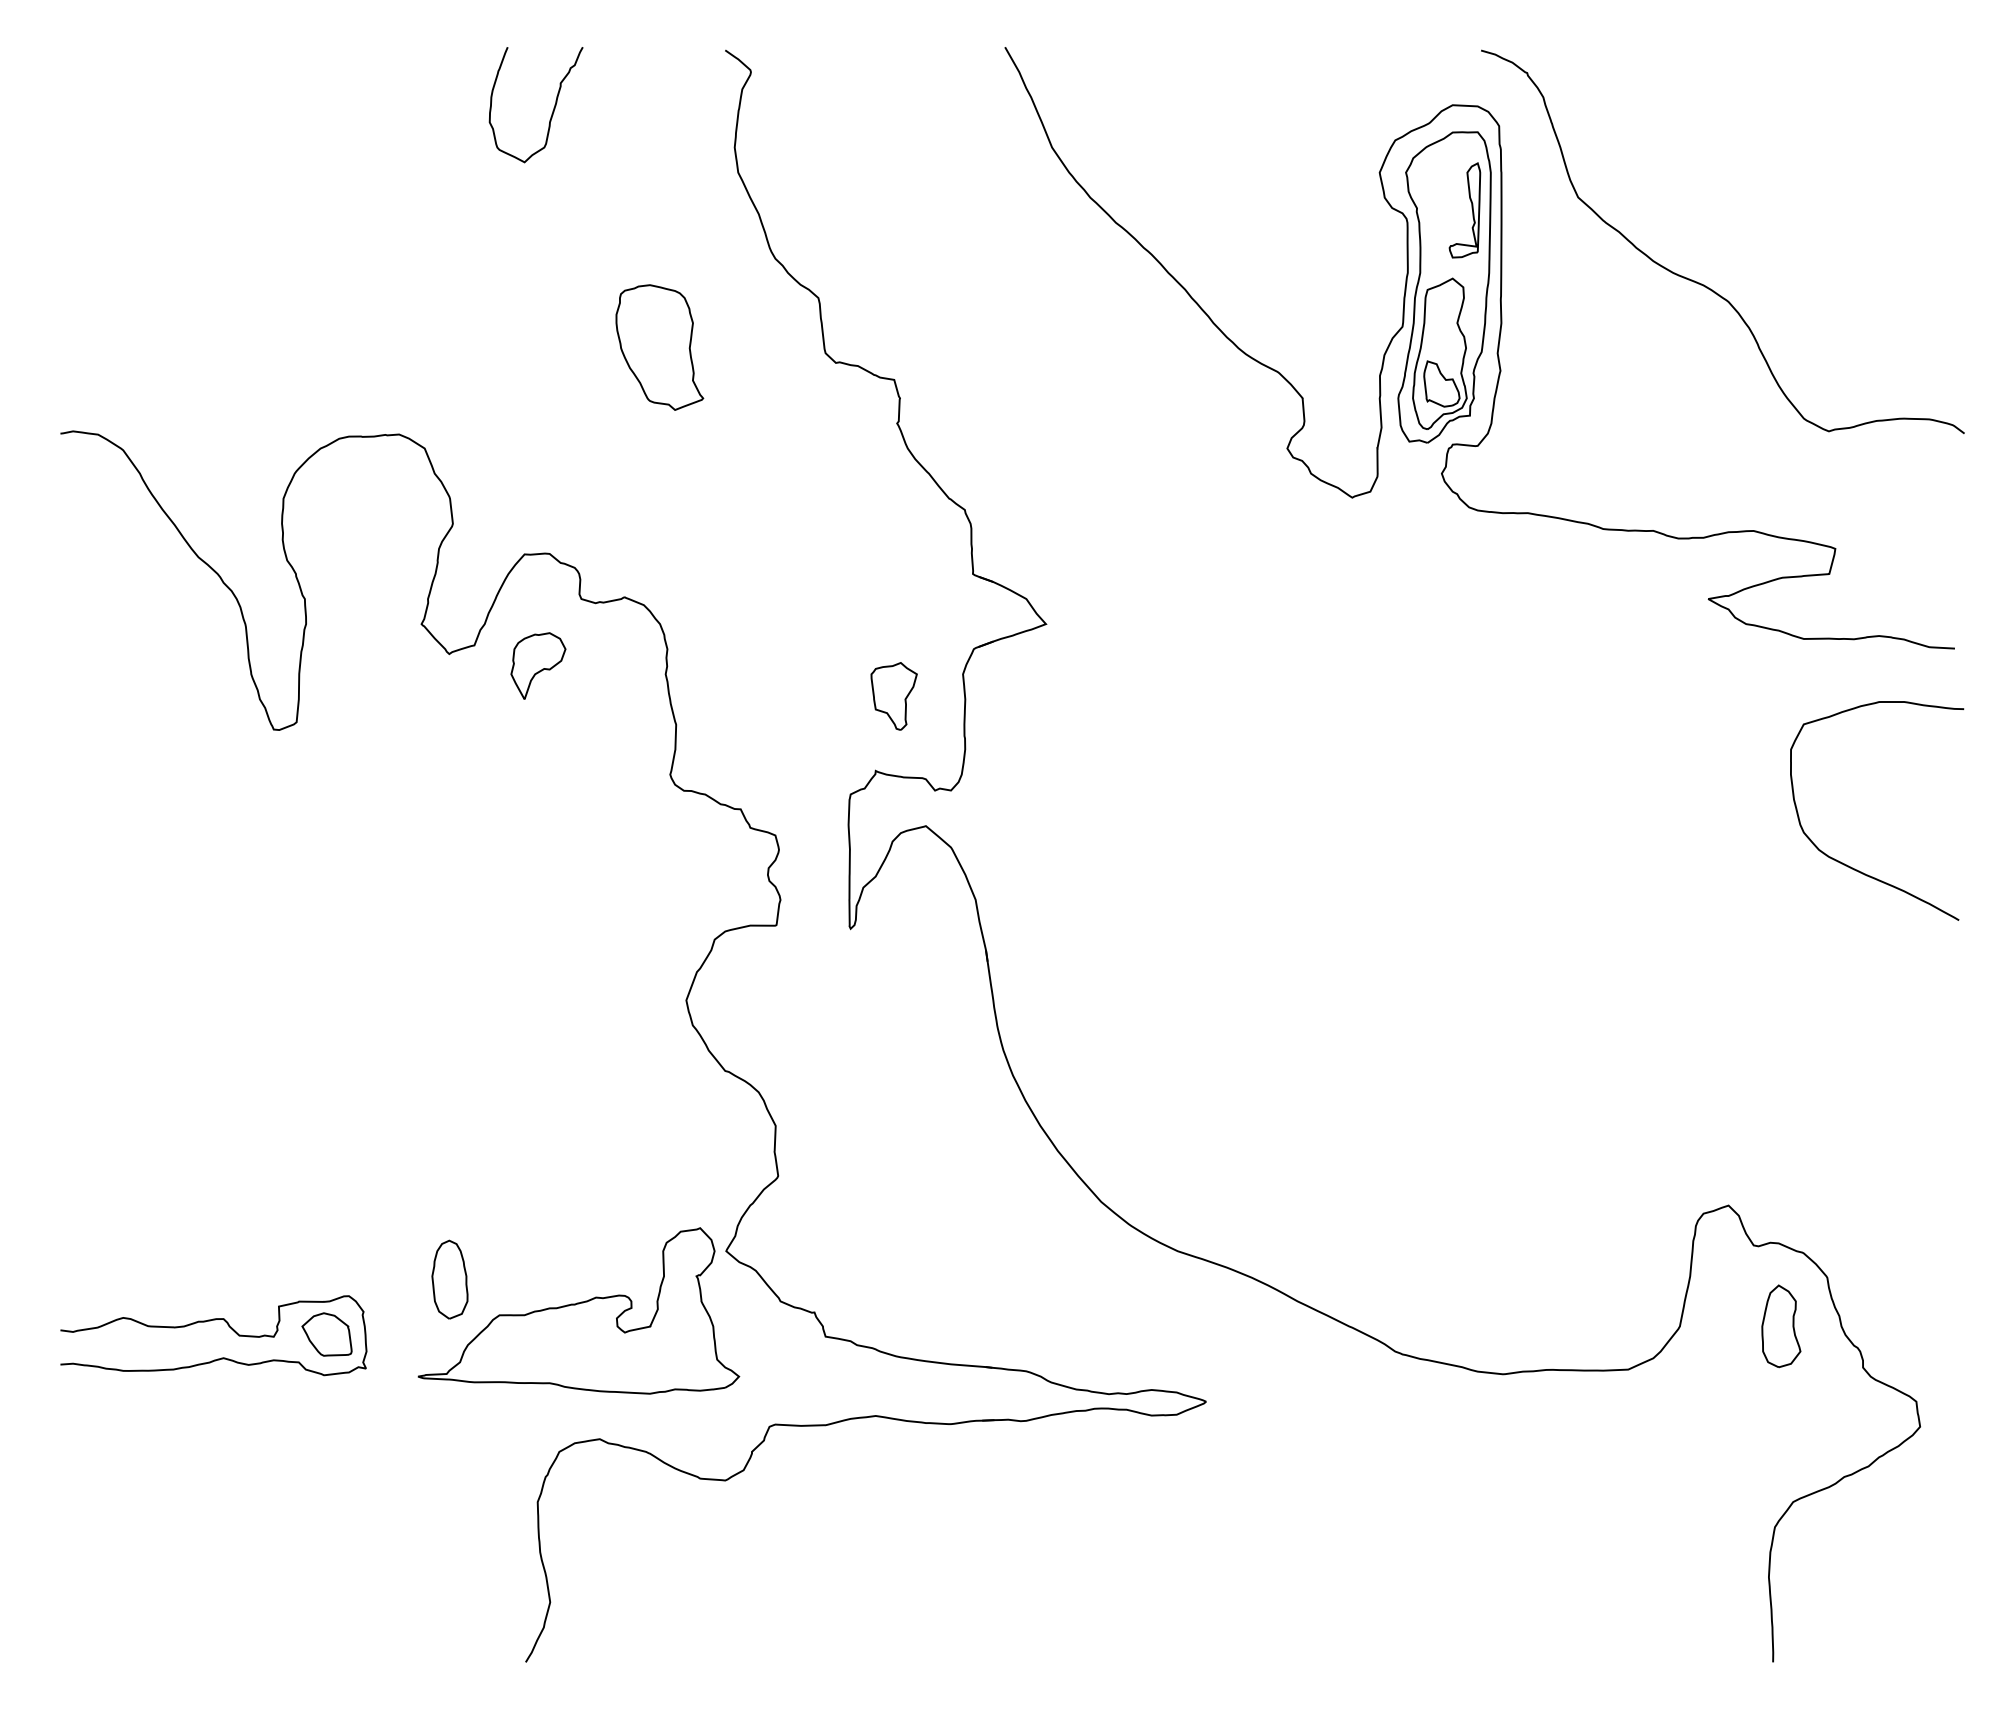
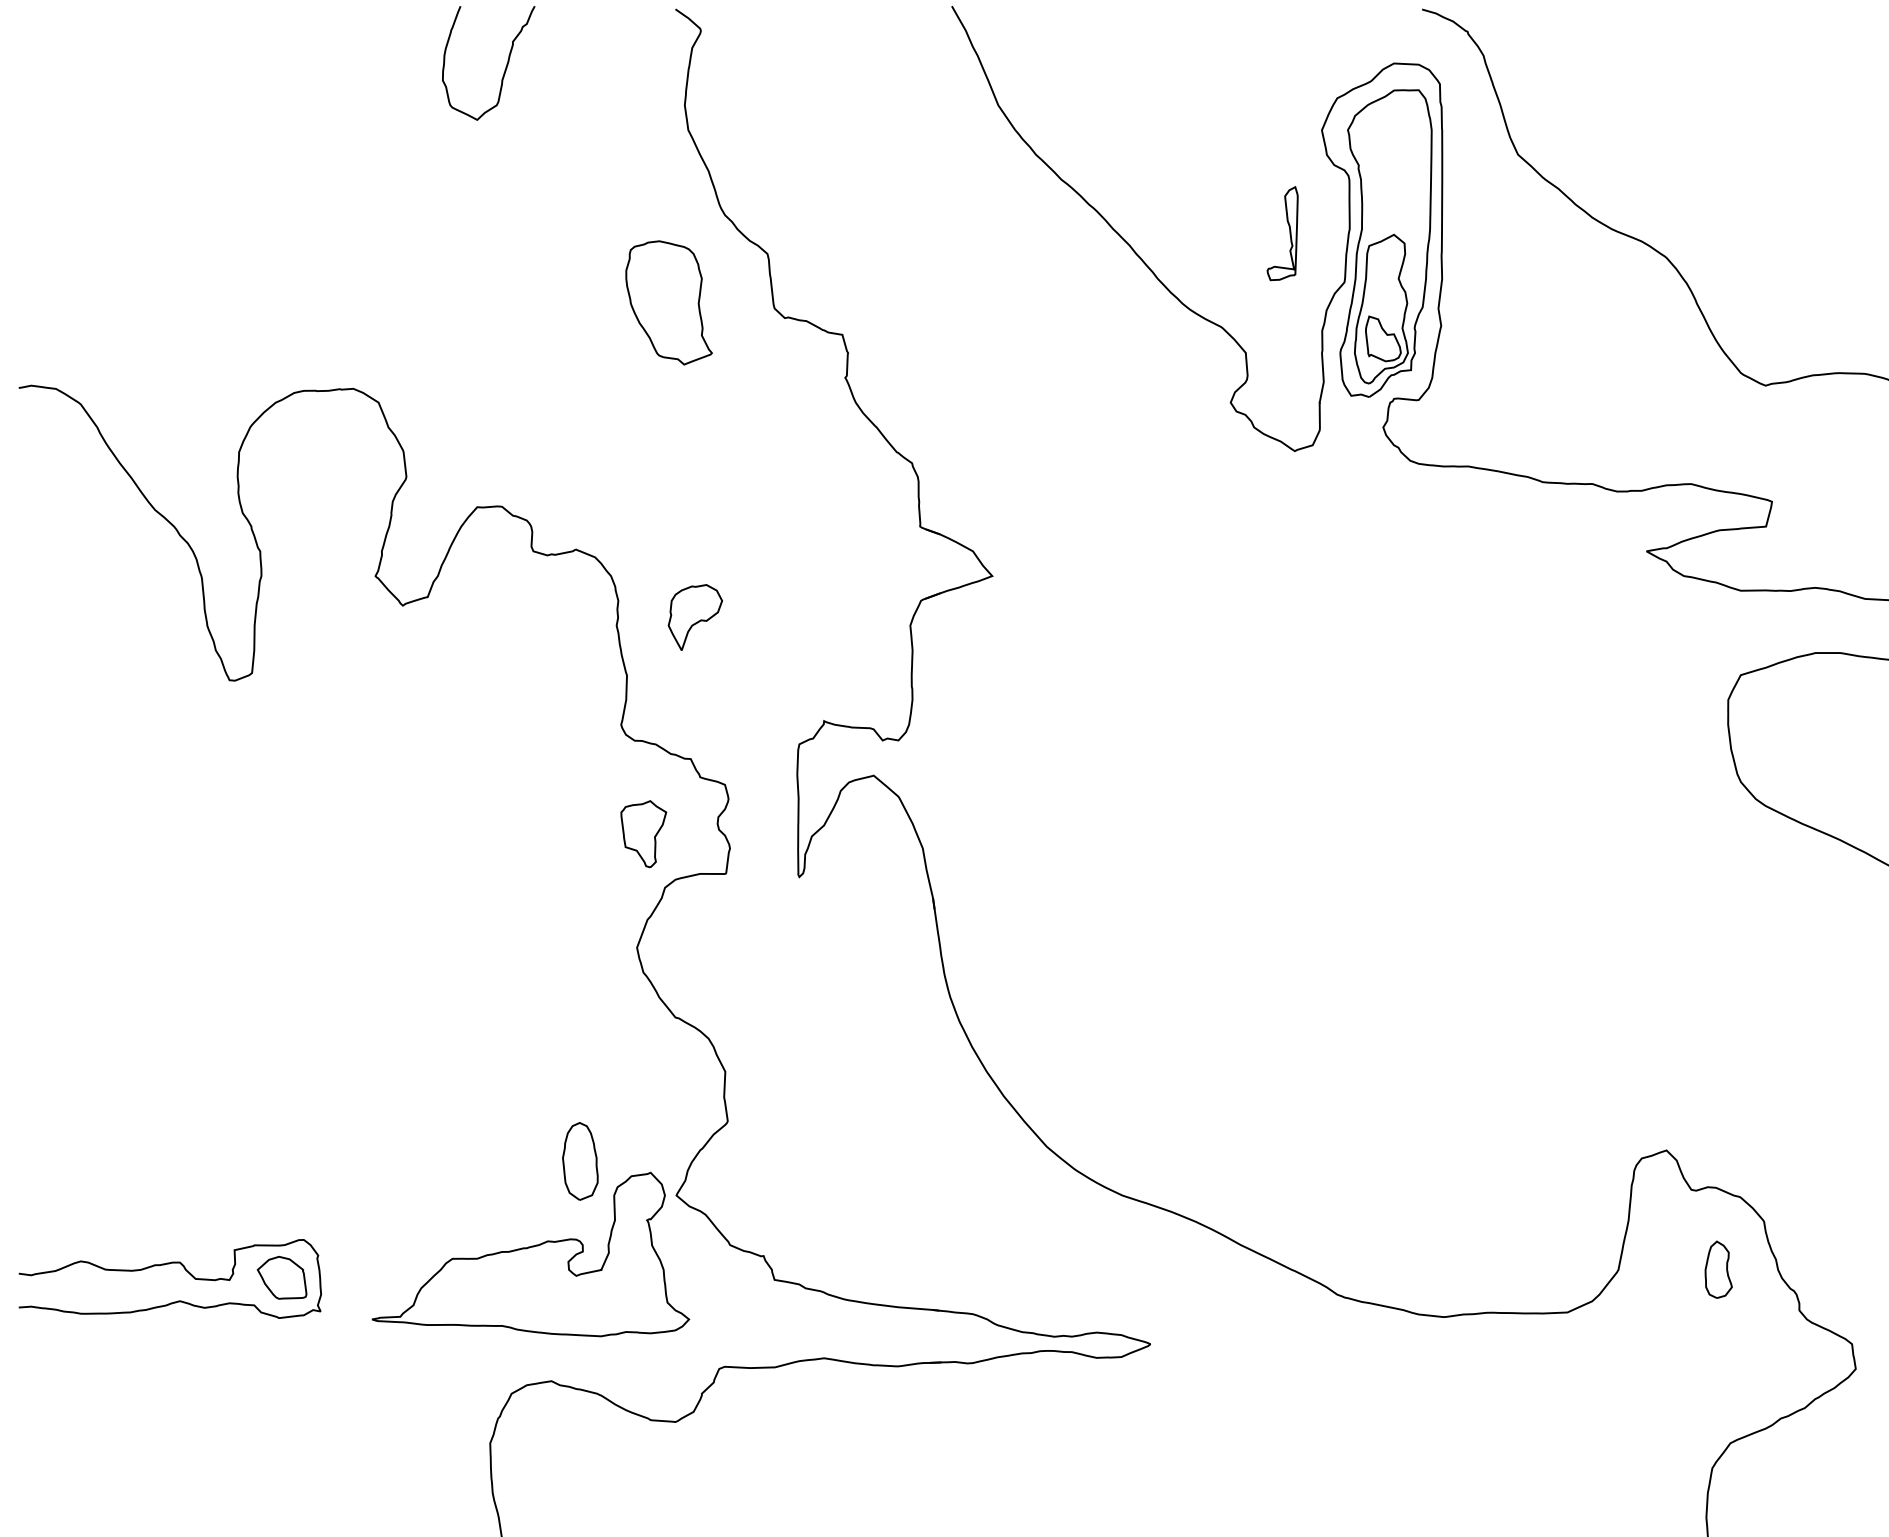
part: (1471, 208) -> (1289, 231), moved
part: (659, 347) -> (668, 302), moved
part: (538, 665) -> (695, 616), moved
part: (893, 696) -> (643, 834), moved
part: (449, 1279) -> (579, 1161), moved
part: (1781, 1326) -> (1718, 1269), size x0.7

